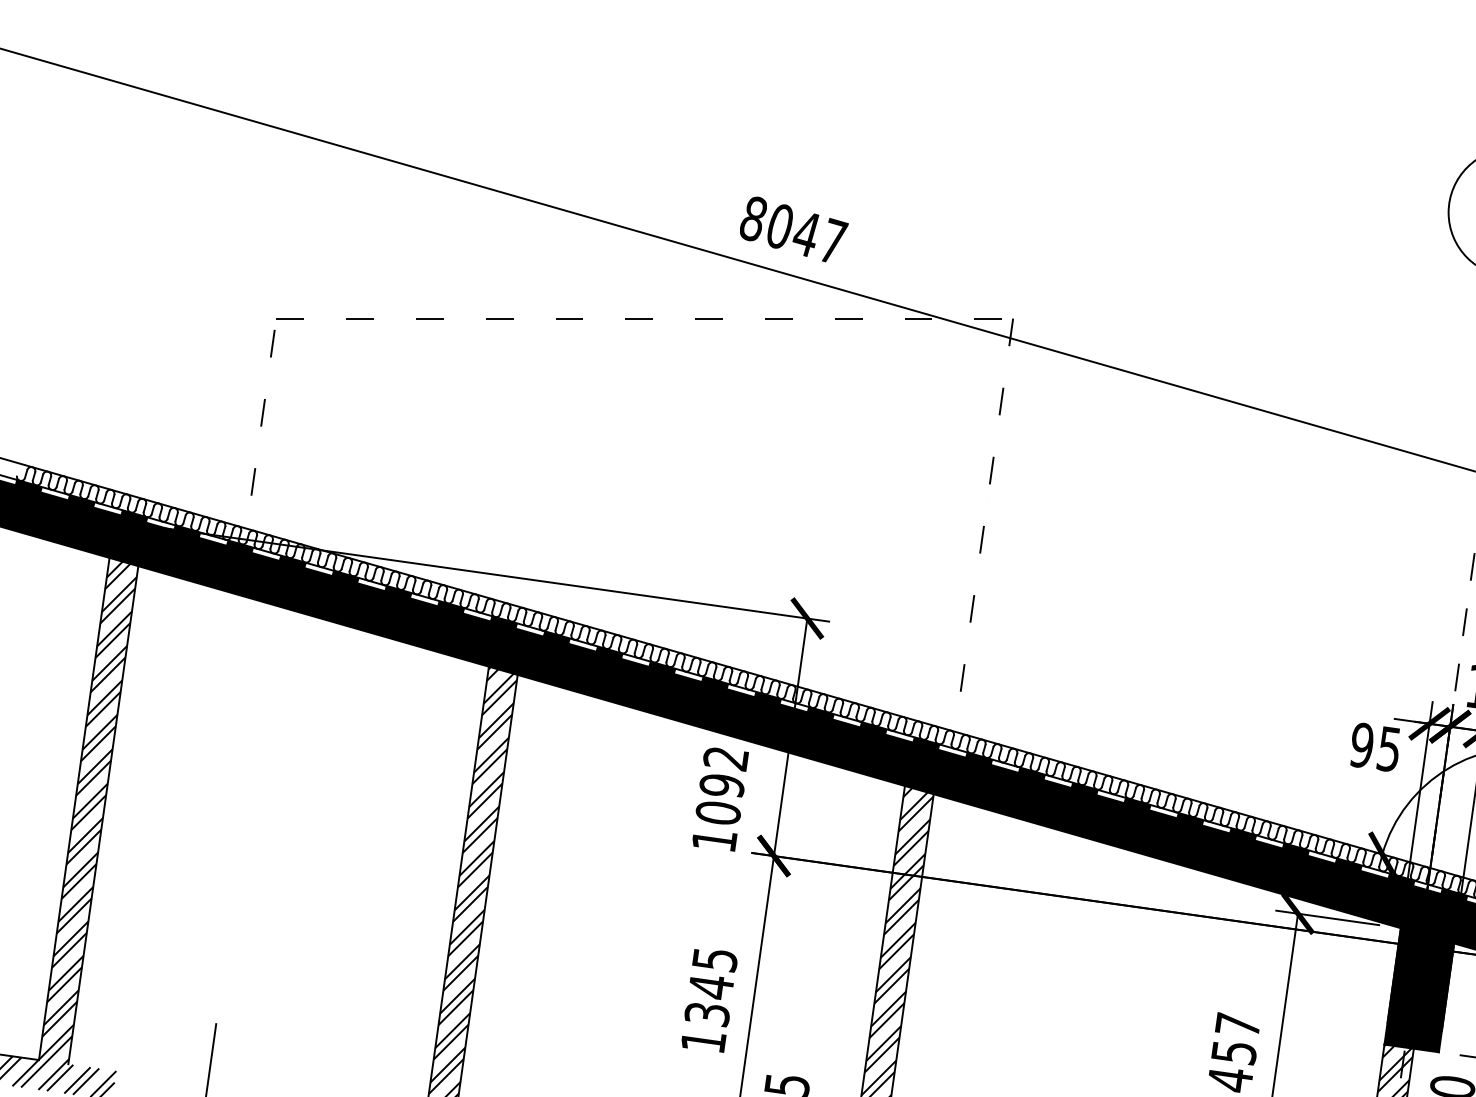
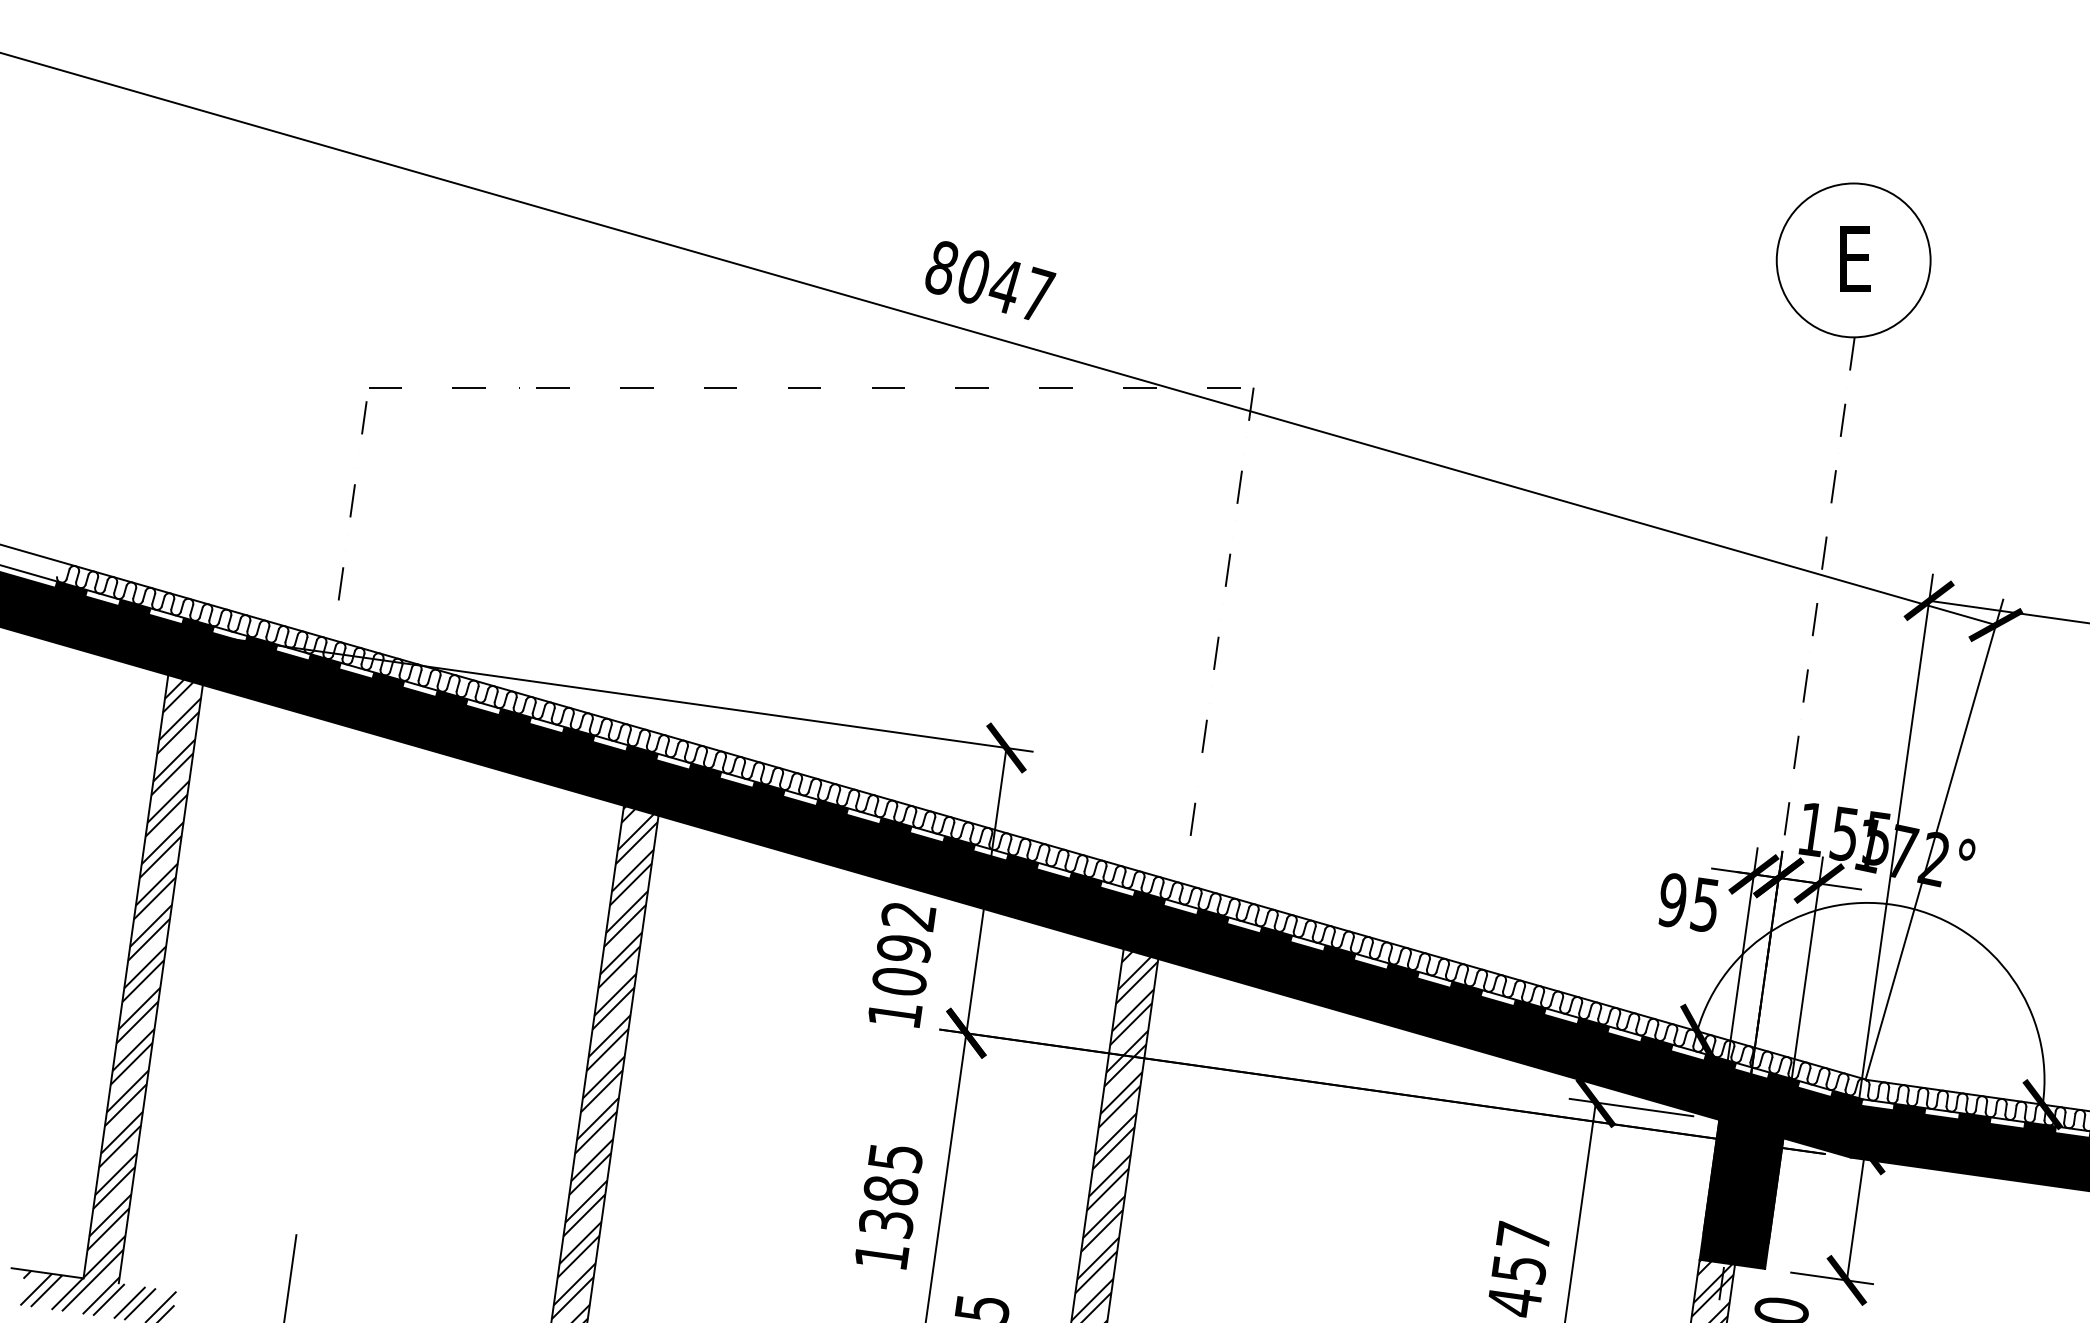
text: (710, 987) -> (890, 1191), 1345 -> 1385

